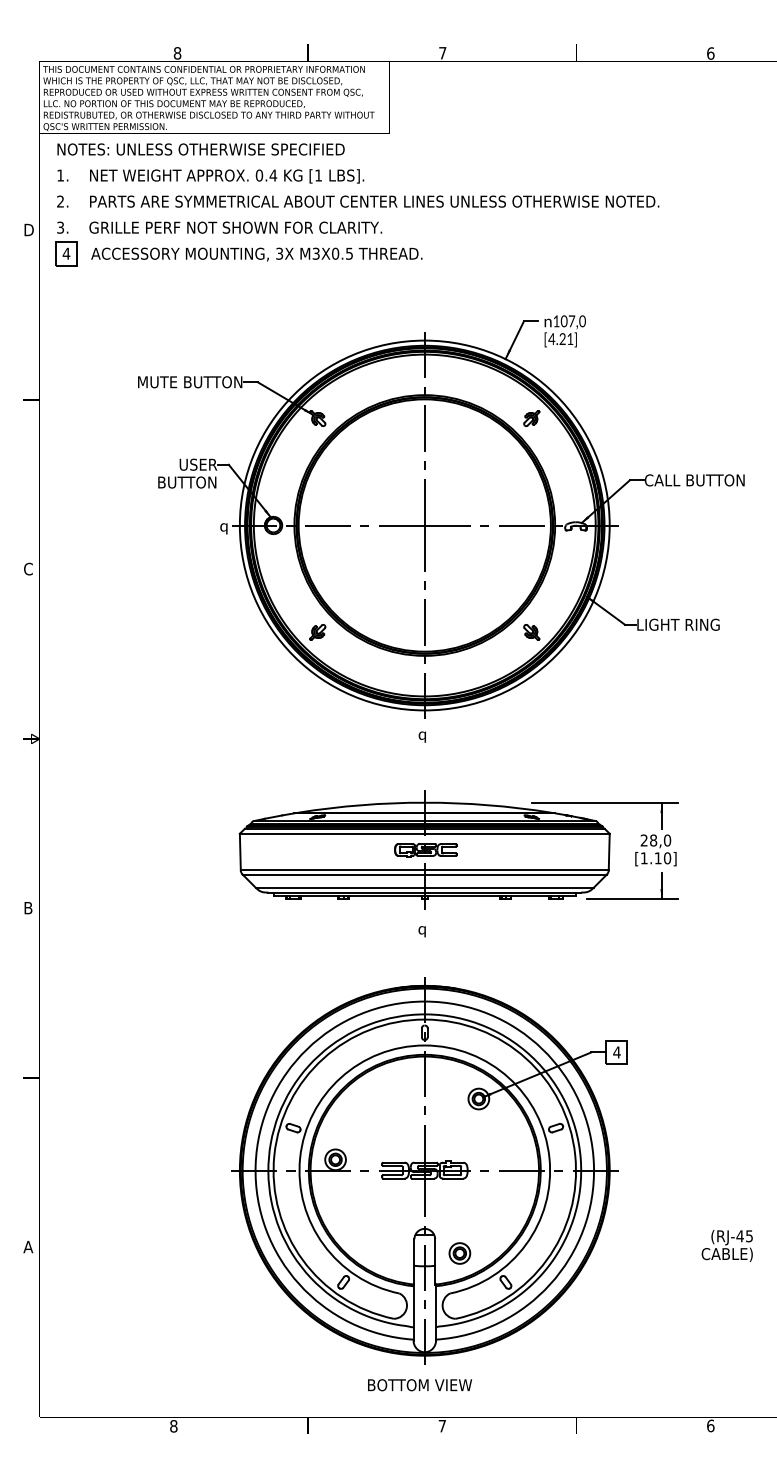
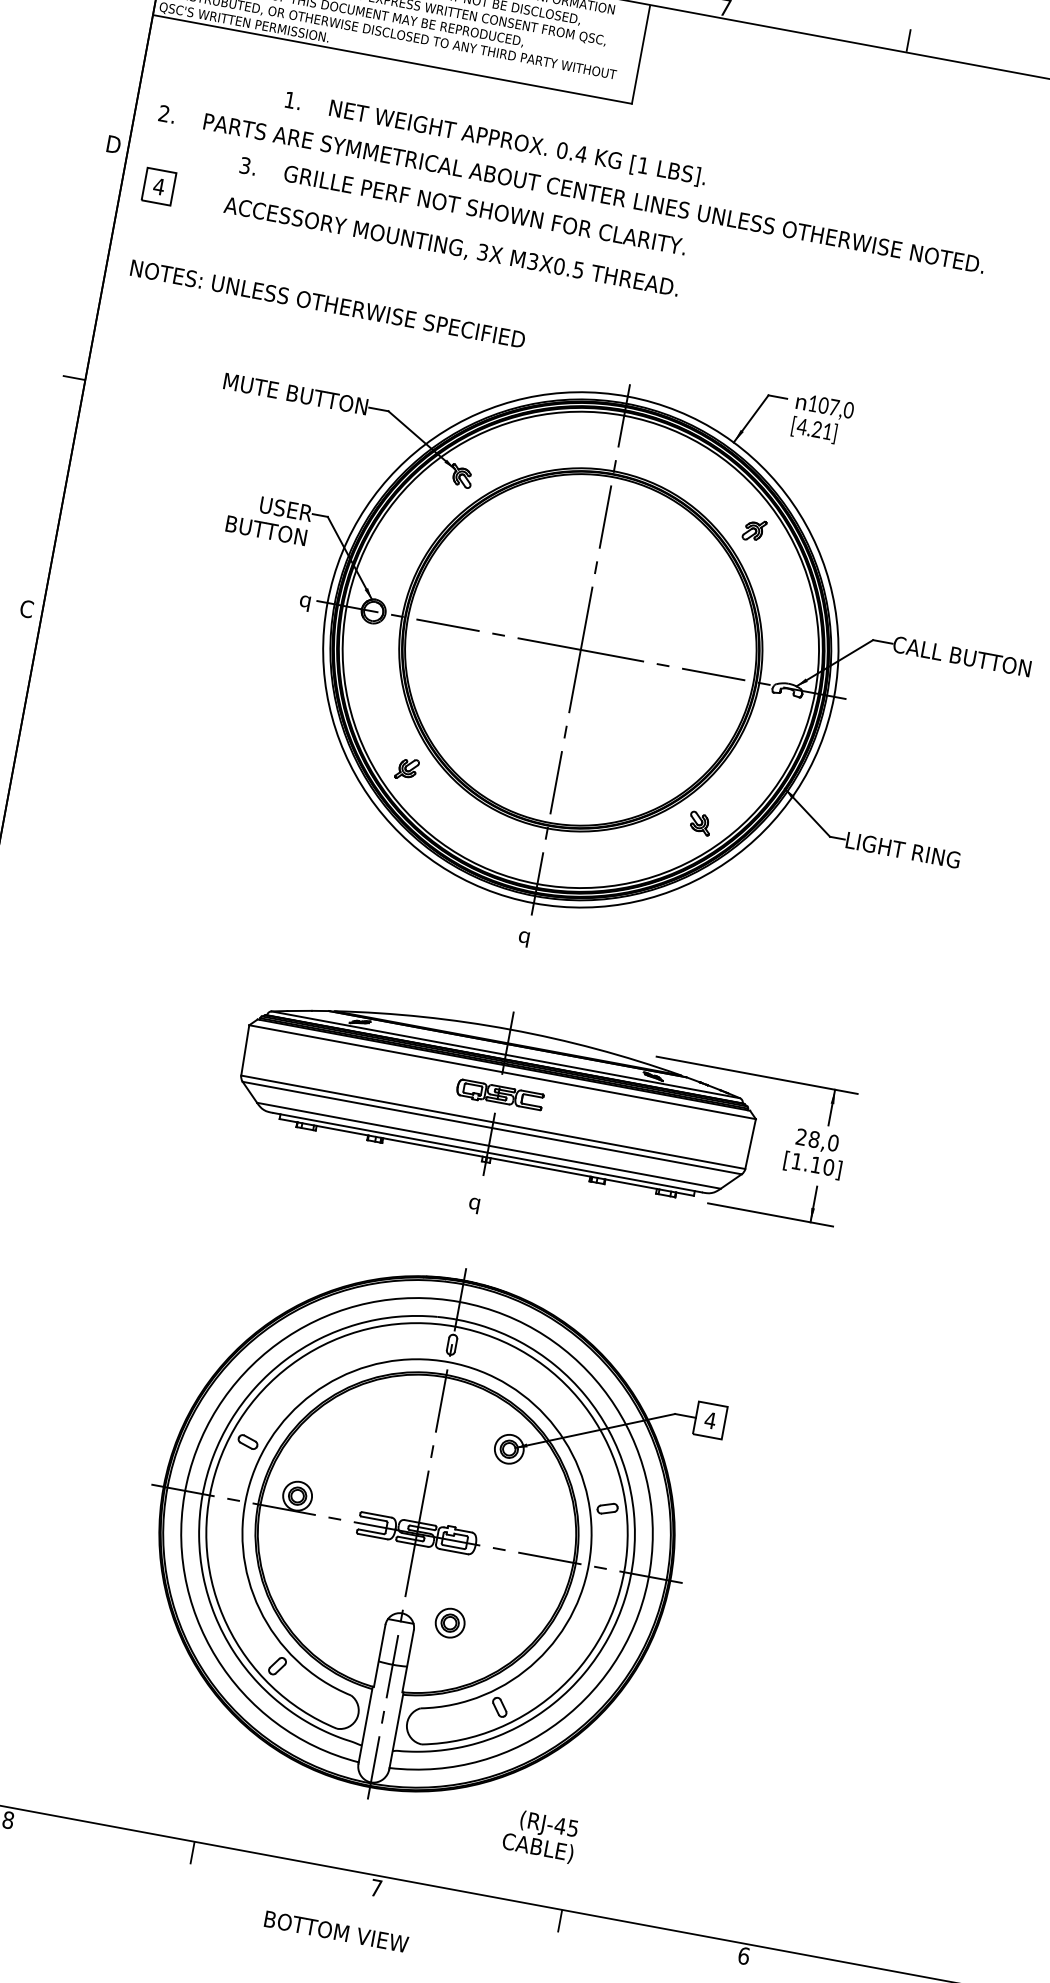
text: (200, 149) -> (327, 303), moved
text: (210, 176) -> (495, 139), moved
text: (219, 227) -> (462, 205), moved
text: (256, 254) -> (450, 247), moved
text: (726, 1245) -> (539, 1835), moved
part: (459, 1253) -> (449, 1623), moved
text: (420, 1385) -> (337, 1932), moved

